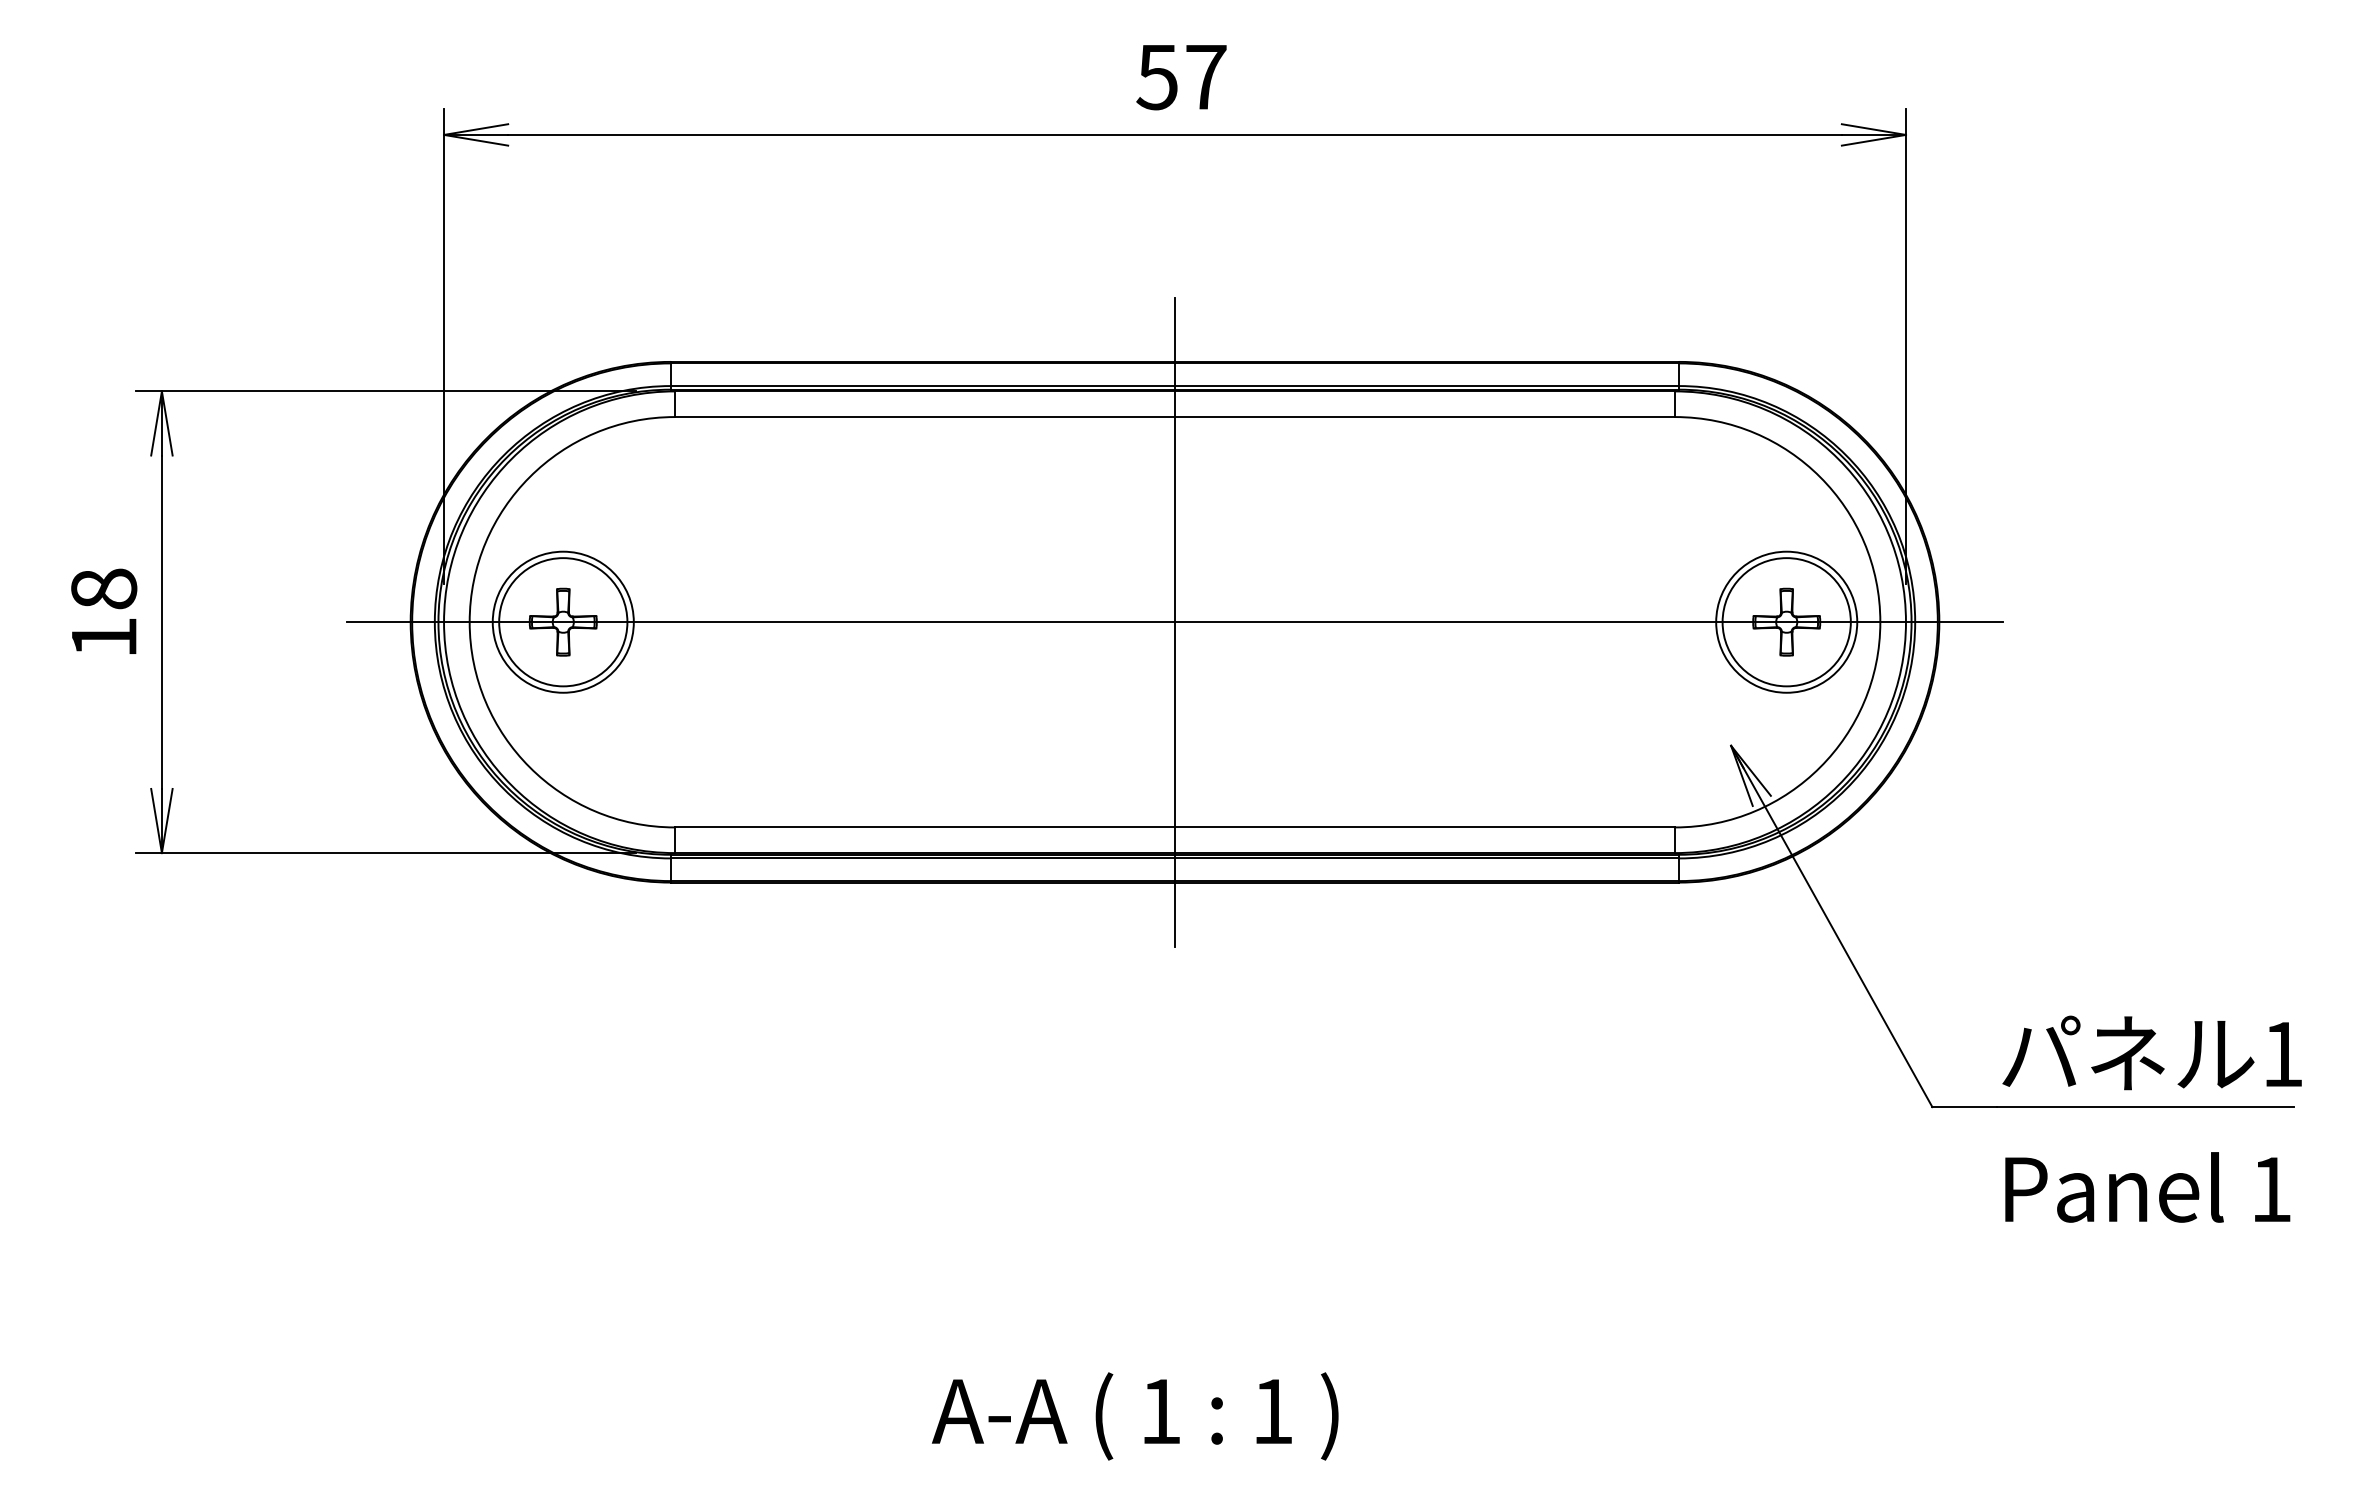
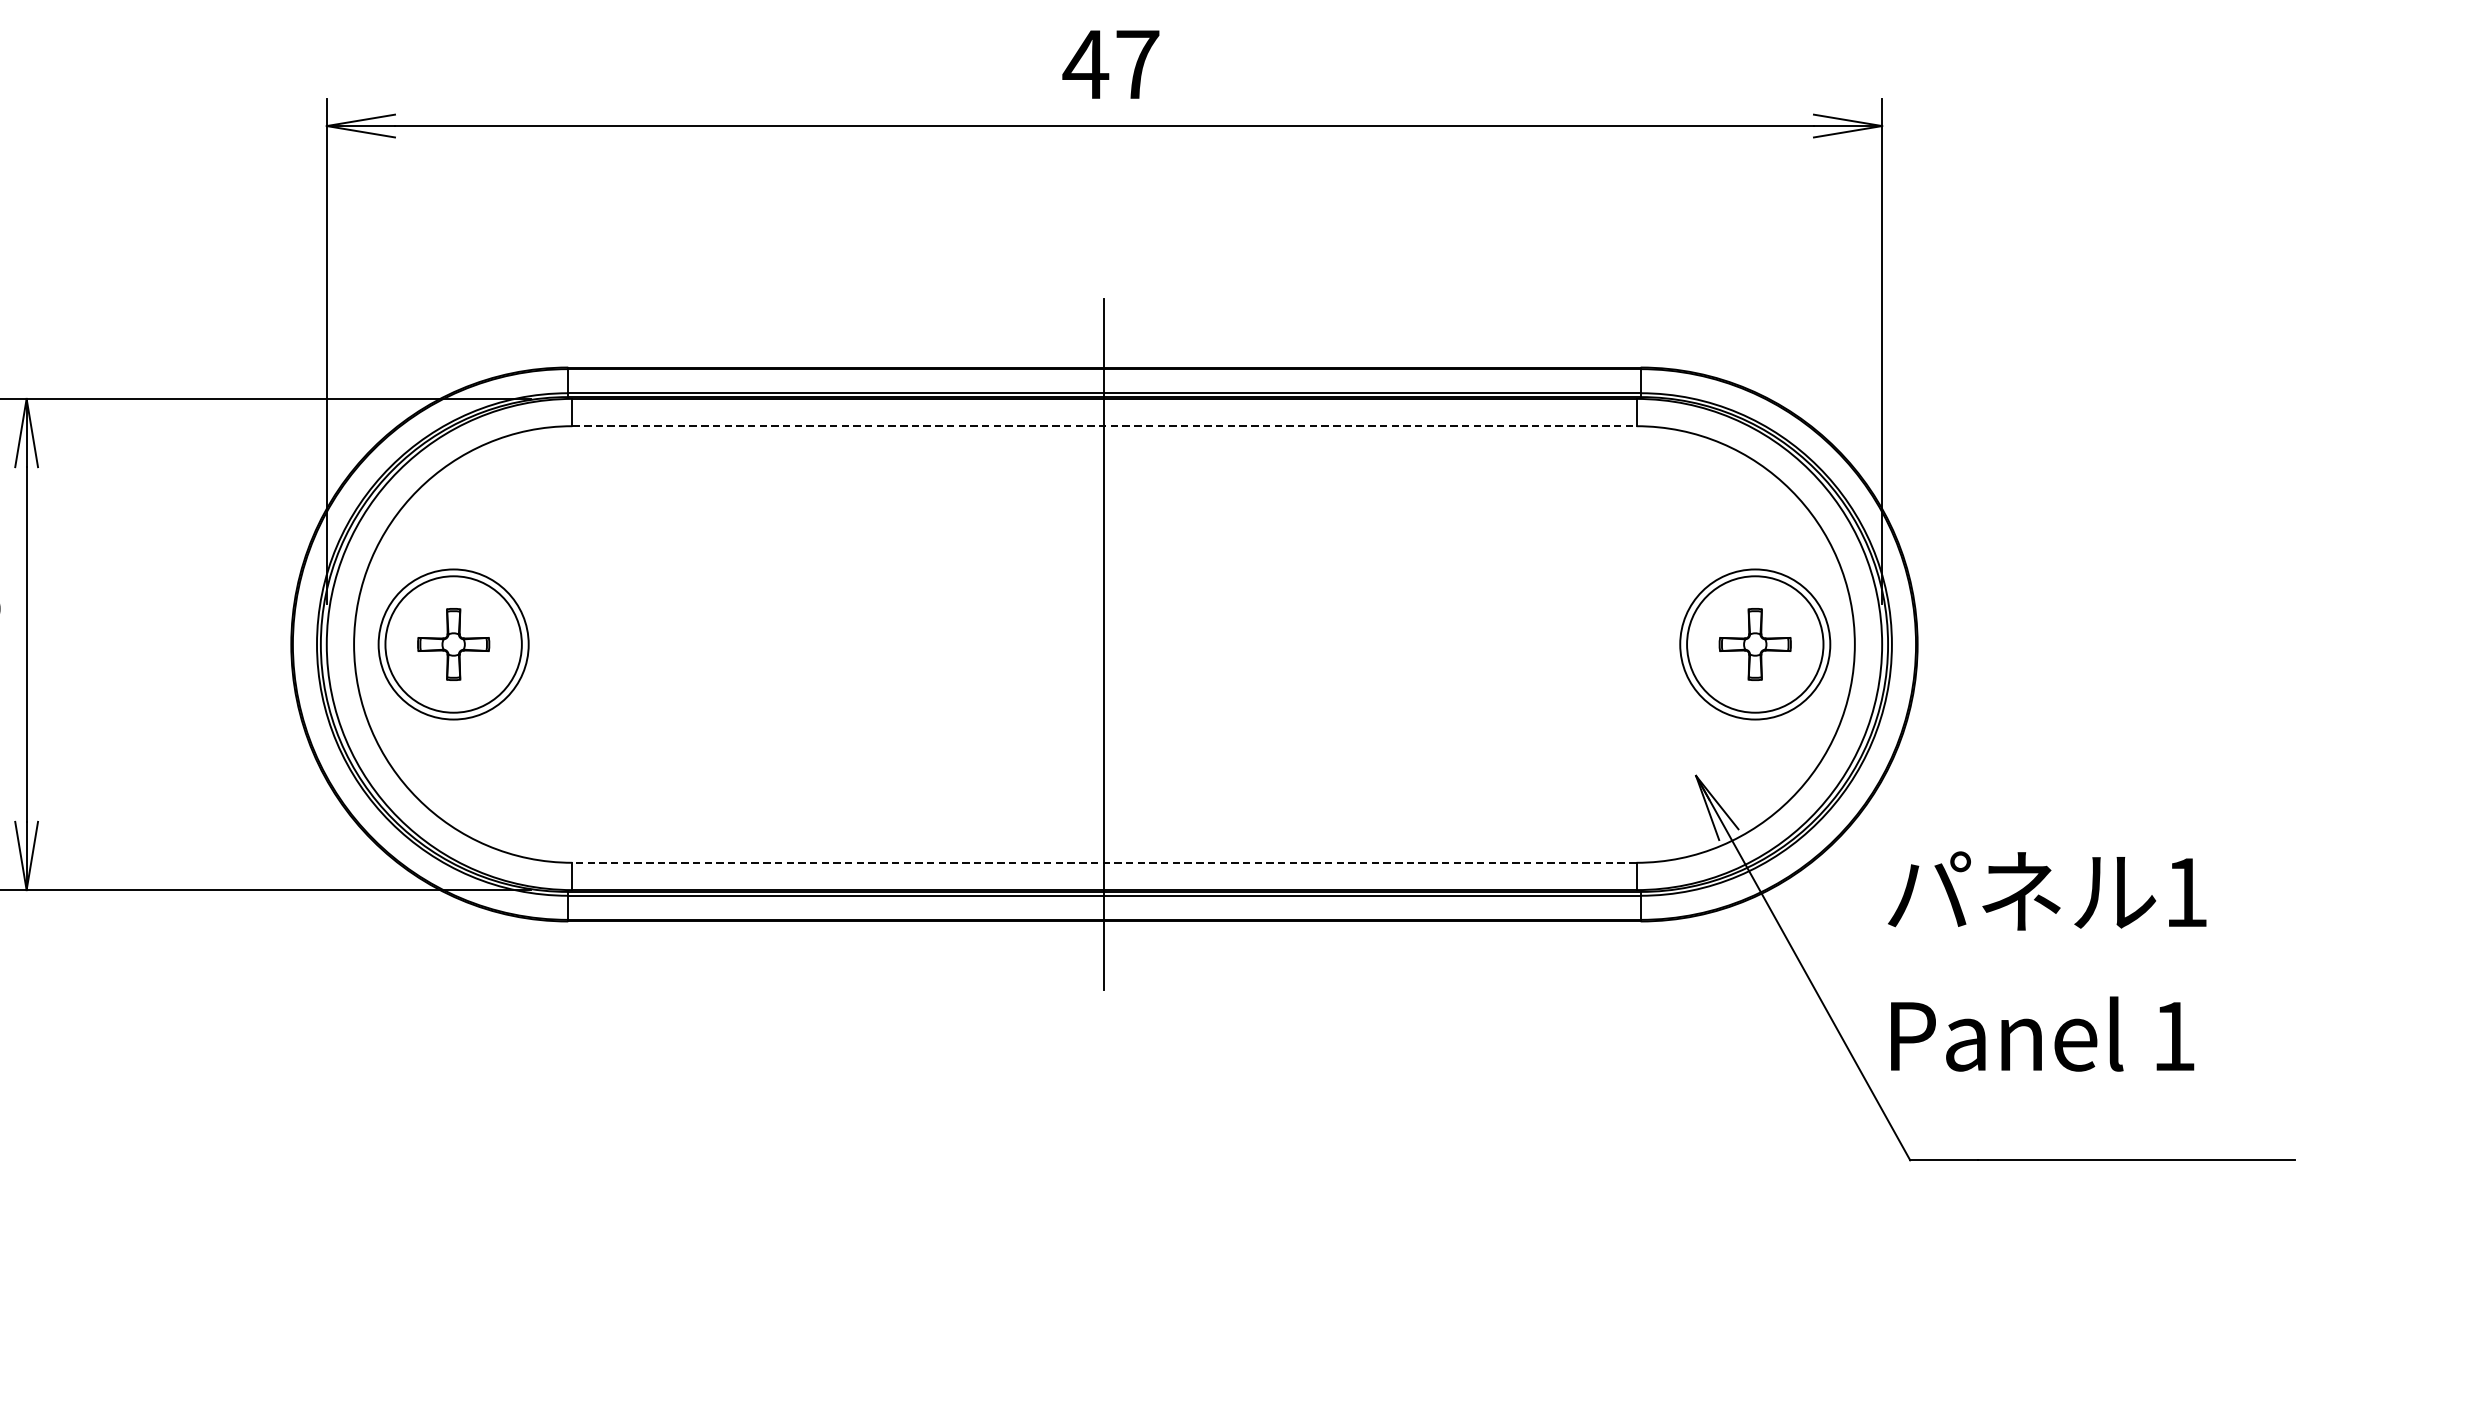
text: (1157, 77) -> (1085, 64), 57 -> 47
line: (1175, 417) -> (1104, 426), solid -> dashed
line: (1174, 622) -> (1103, 644), removed
line: (1174, 827) -> (1103, 862), solid -> dashed
text: (2151, 1118) -> (2046, 960), moved

